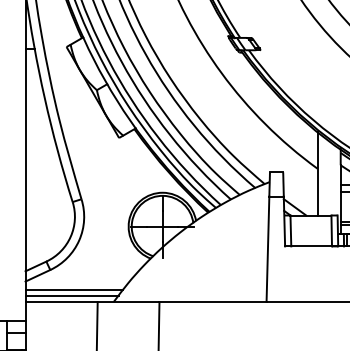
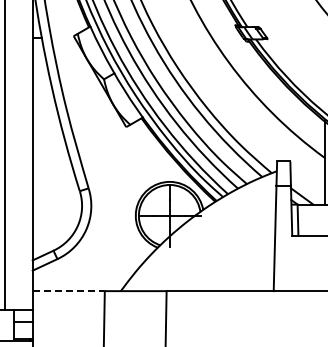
line: (74, 289) -> (81, 278), removed
line: (71, 295) -> (78, 284), removed
line: (61, 302) -> (68, 291), solid -> dashed

